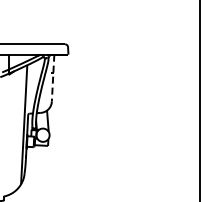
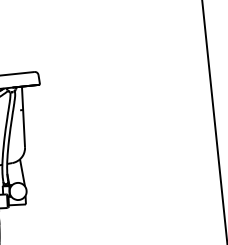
line: (53, 78) -> (24, 117), dashed -> solid

